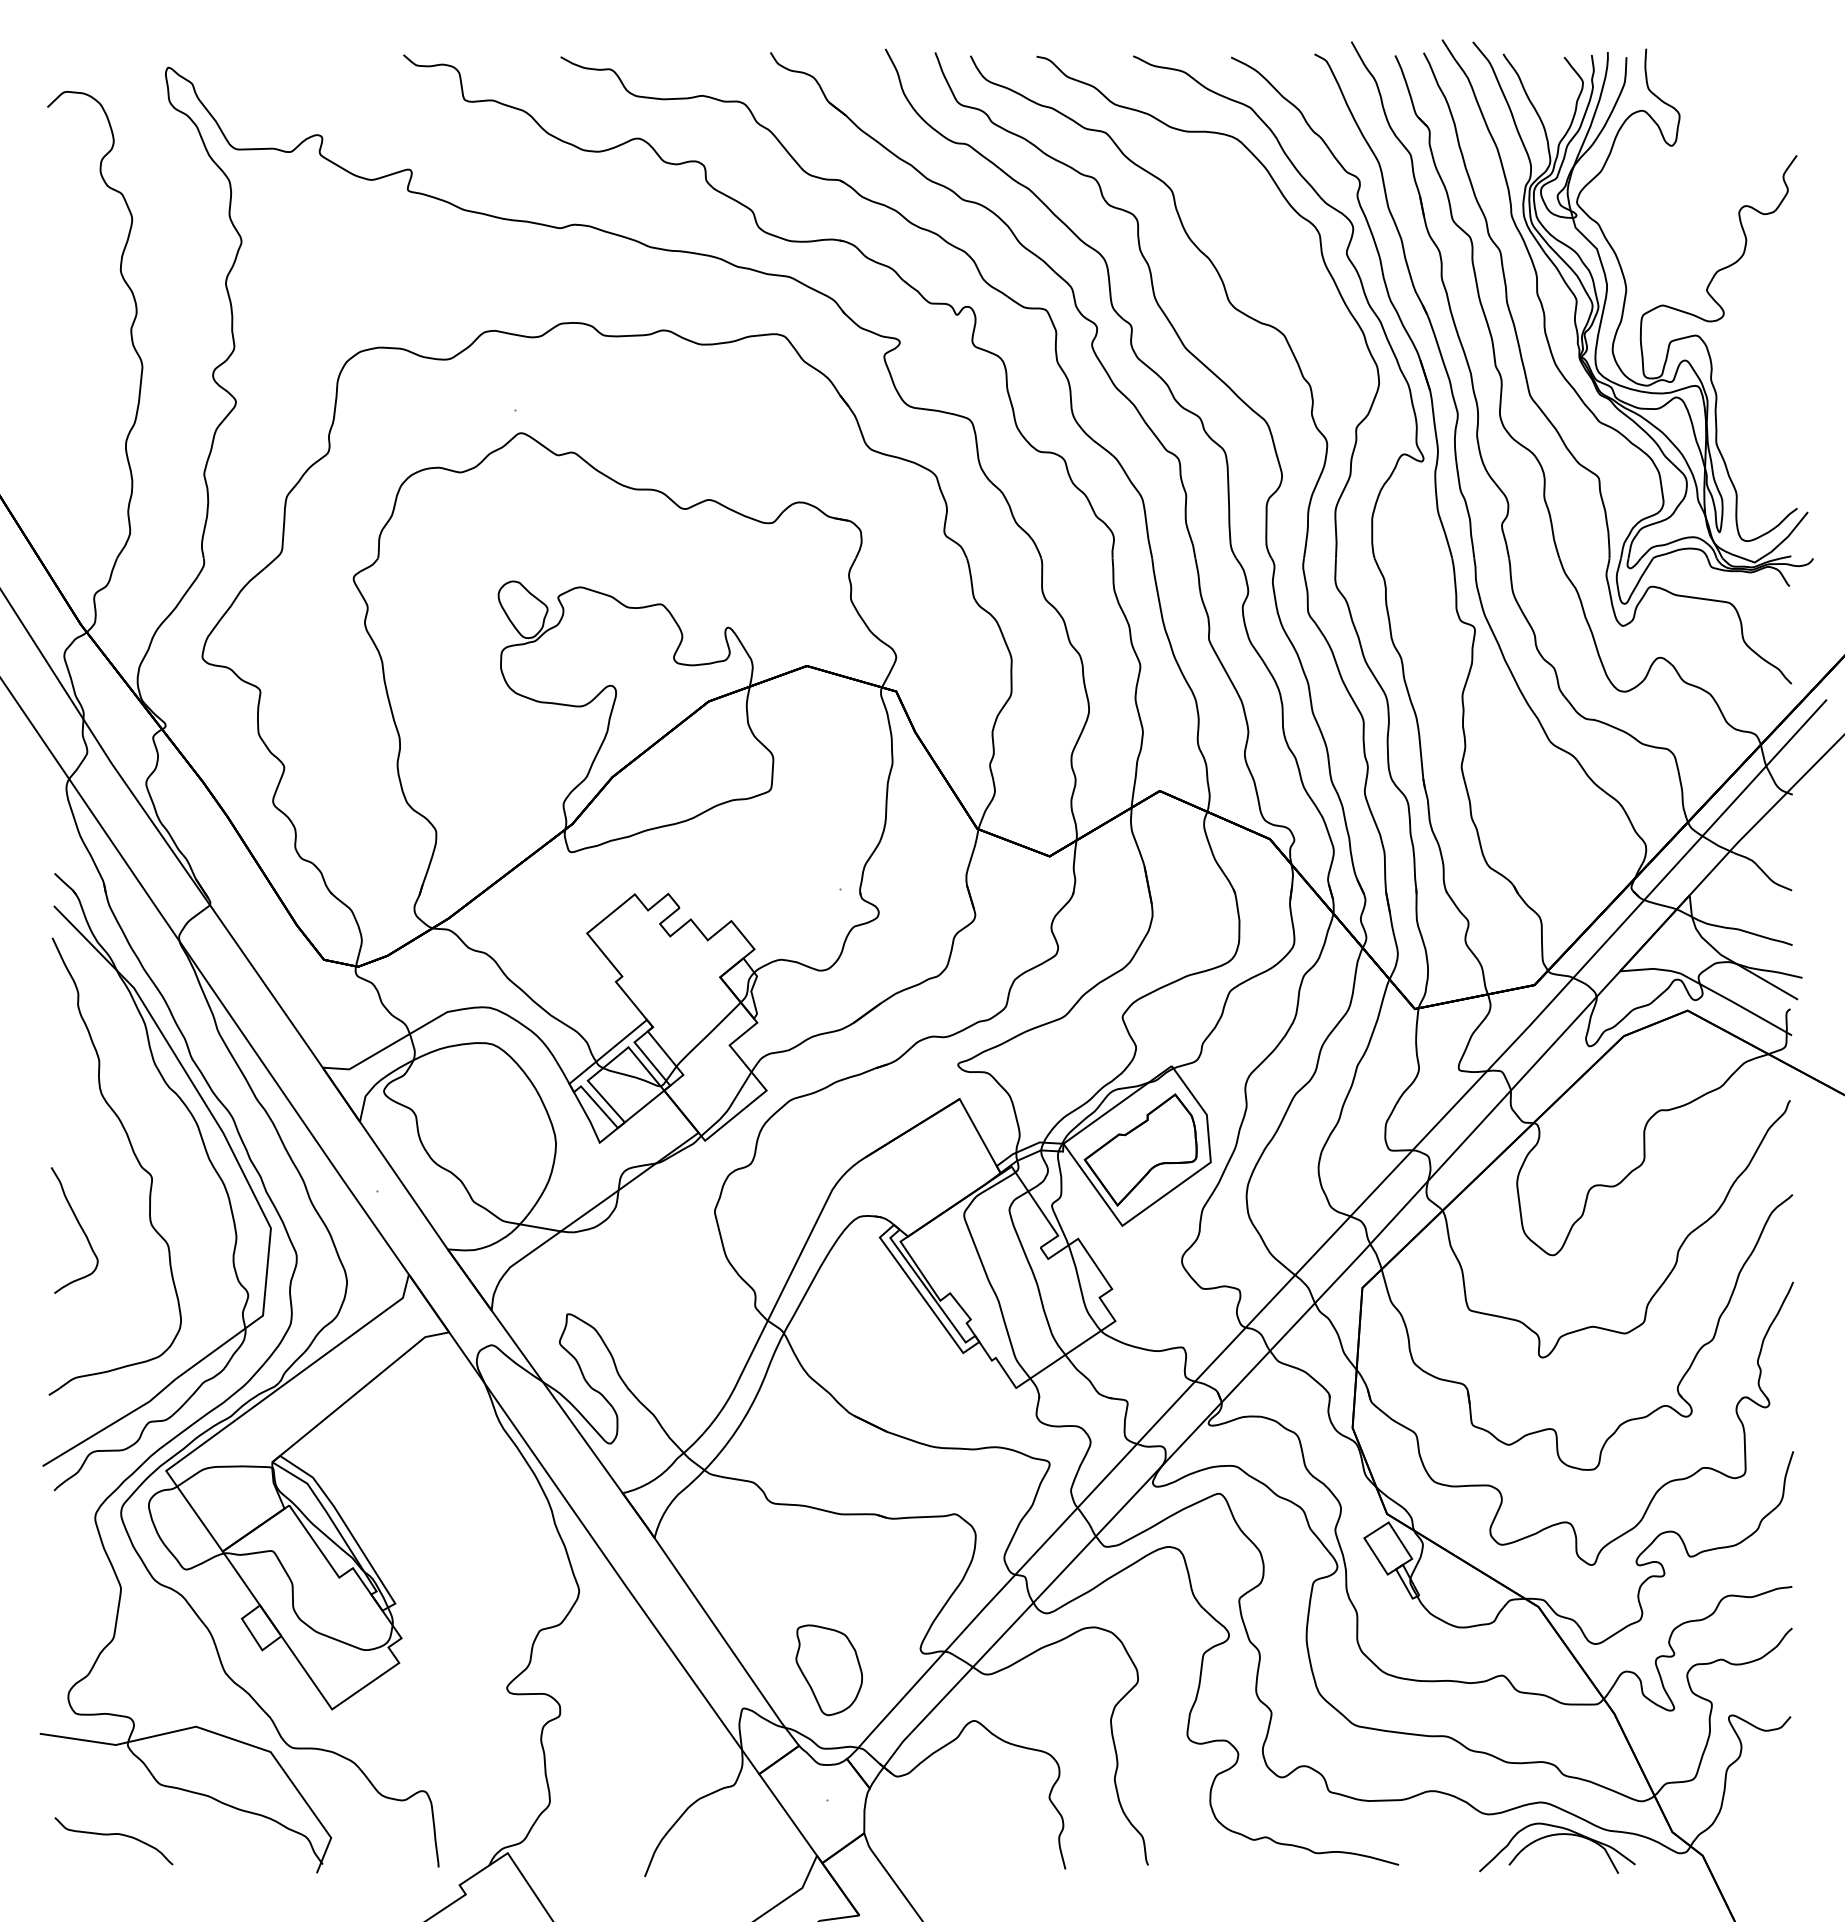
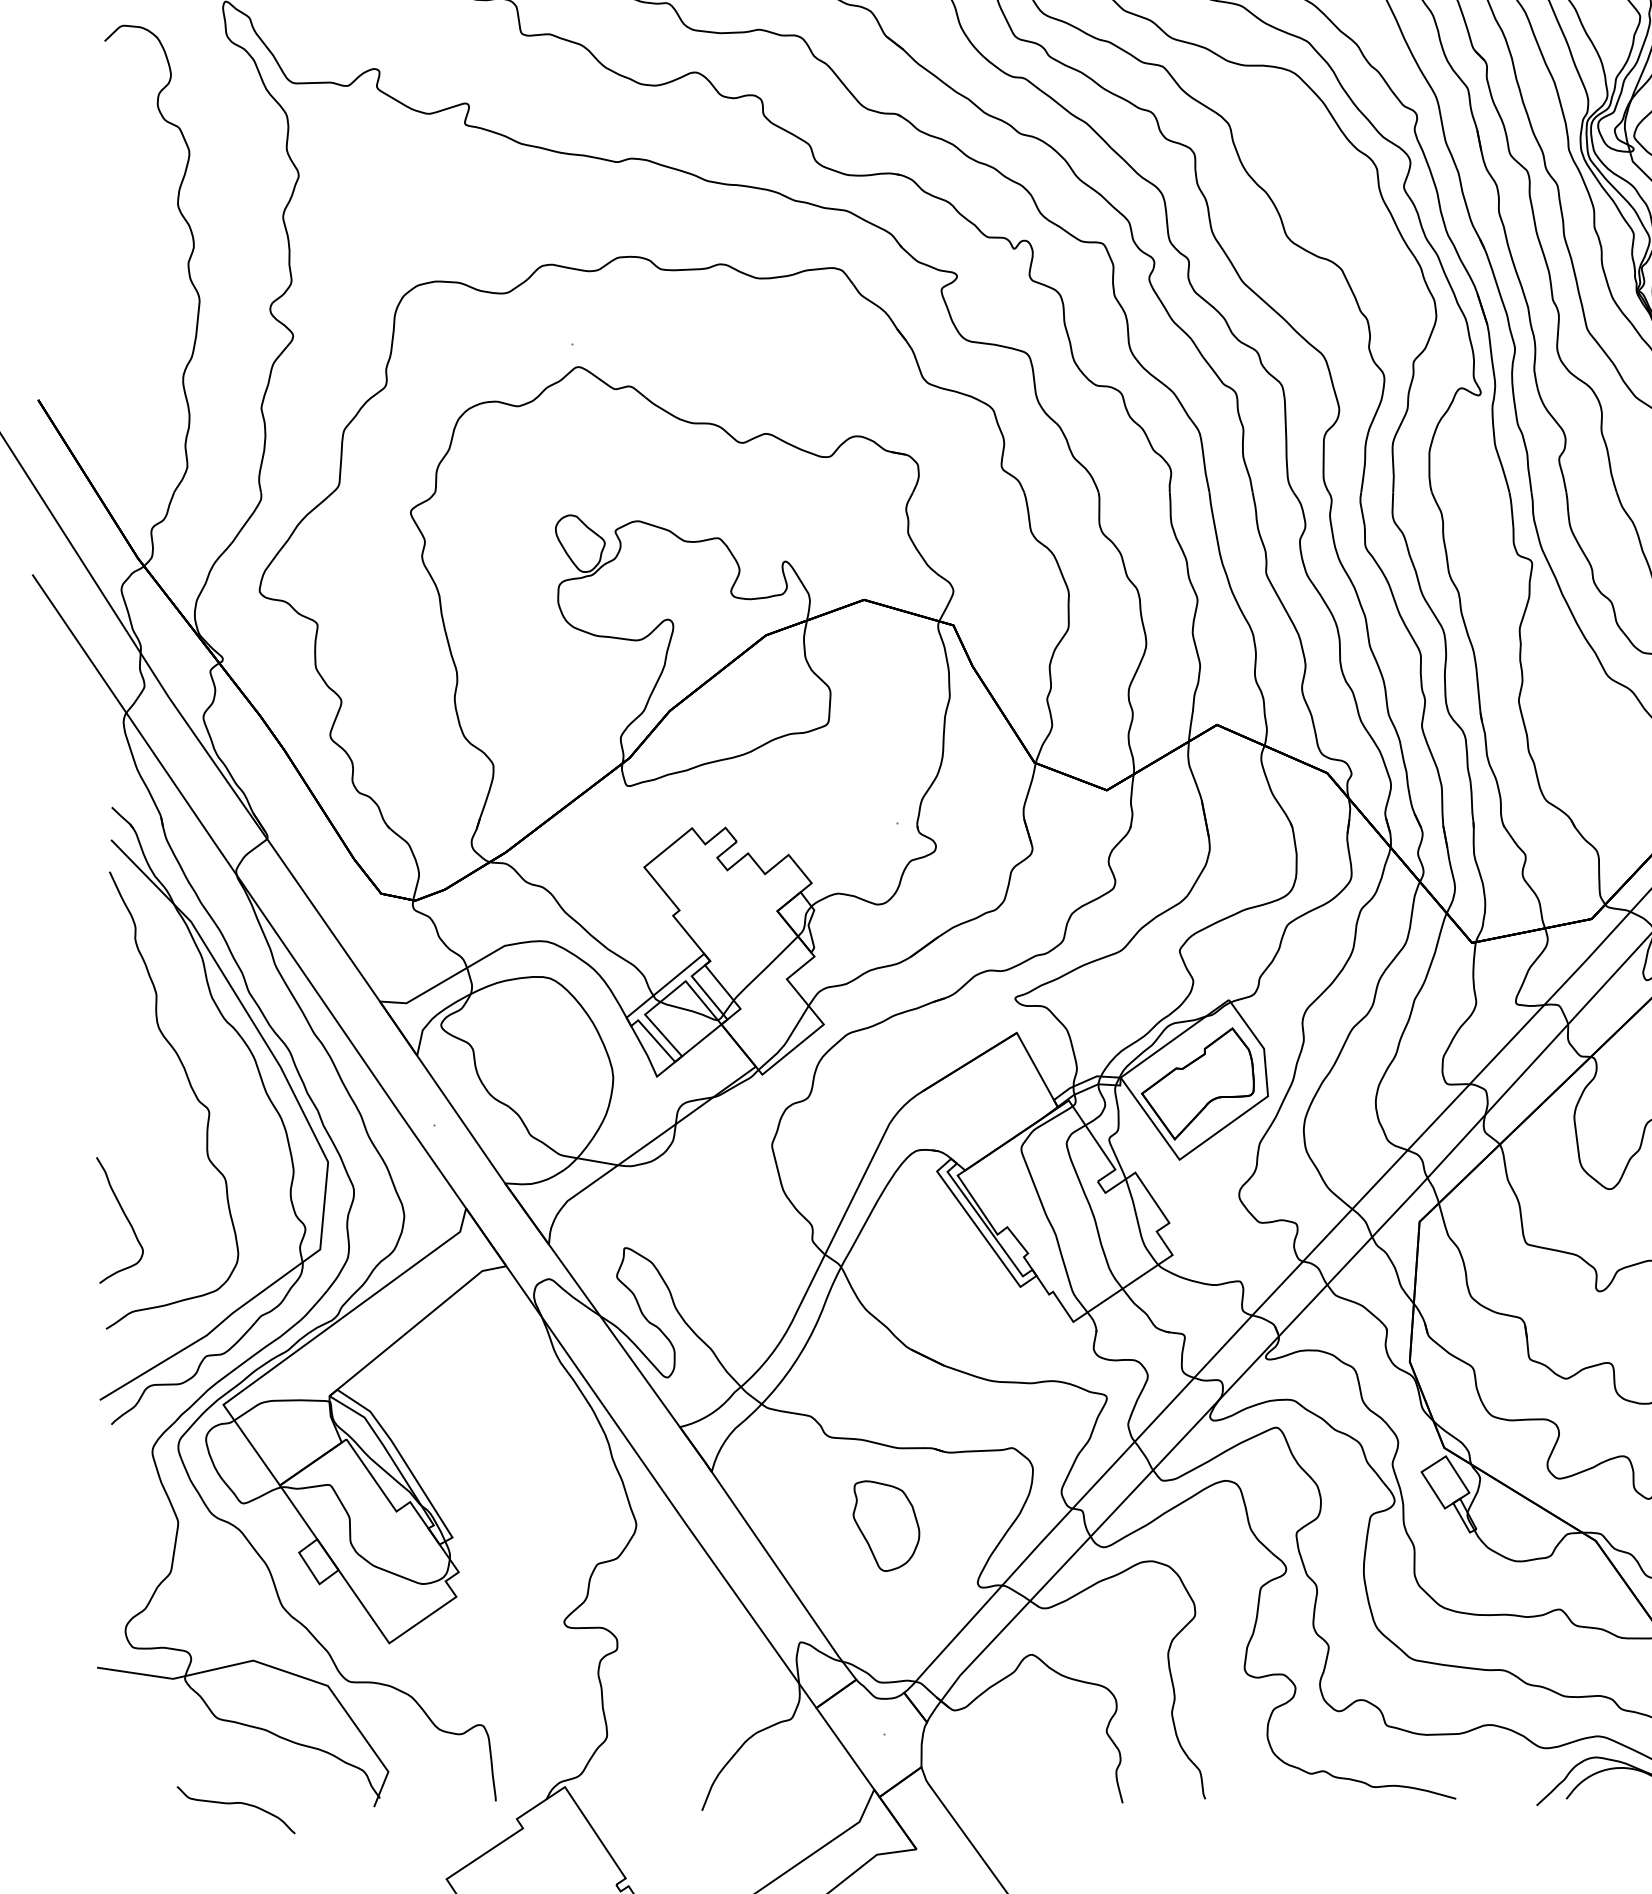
curve: (80, 1228) -> (125, 1218), moved
part: (828, 1670) -> (885, 1526), moved
curve: (112, 1835) -> (234, 1804), moved

